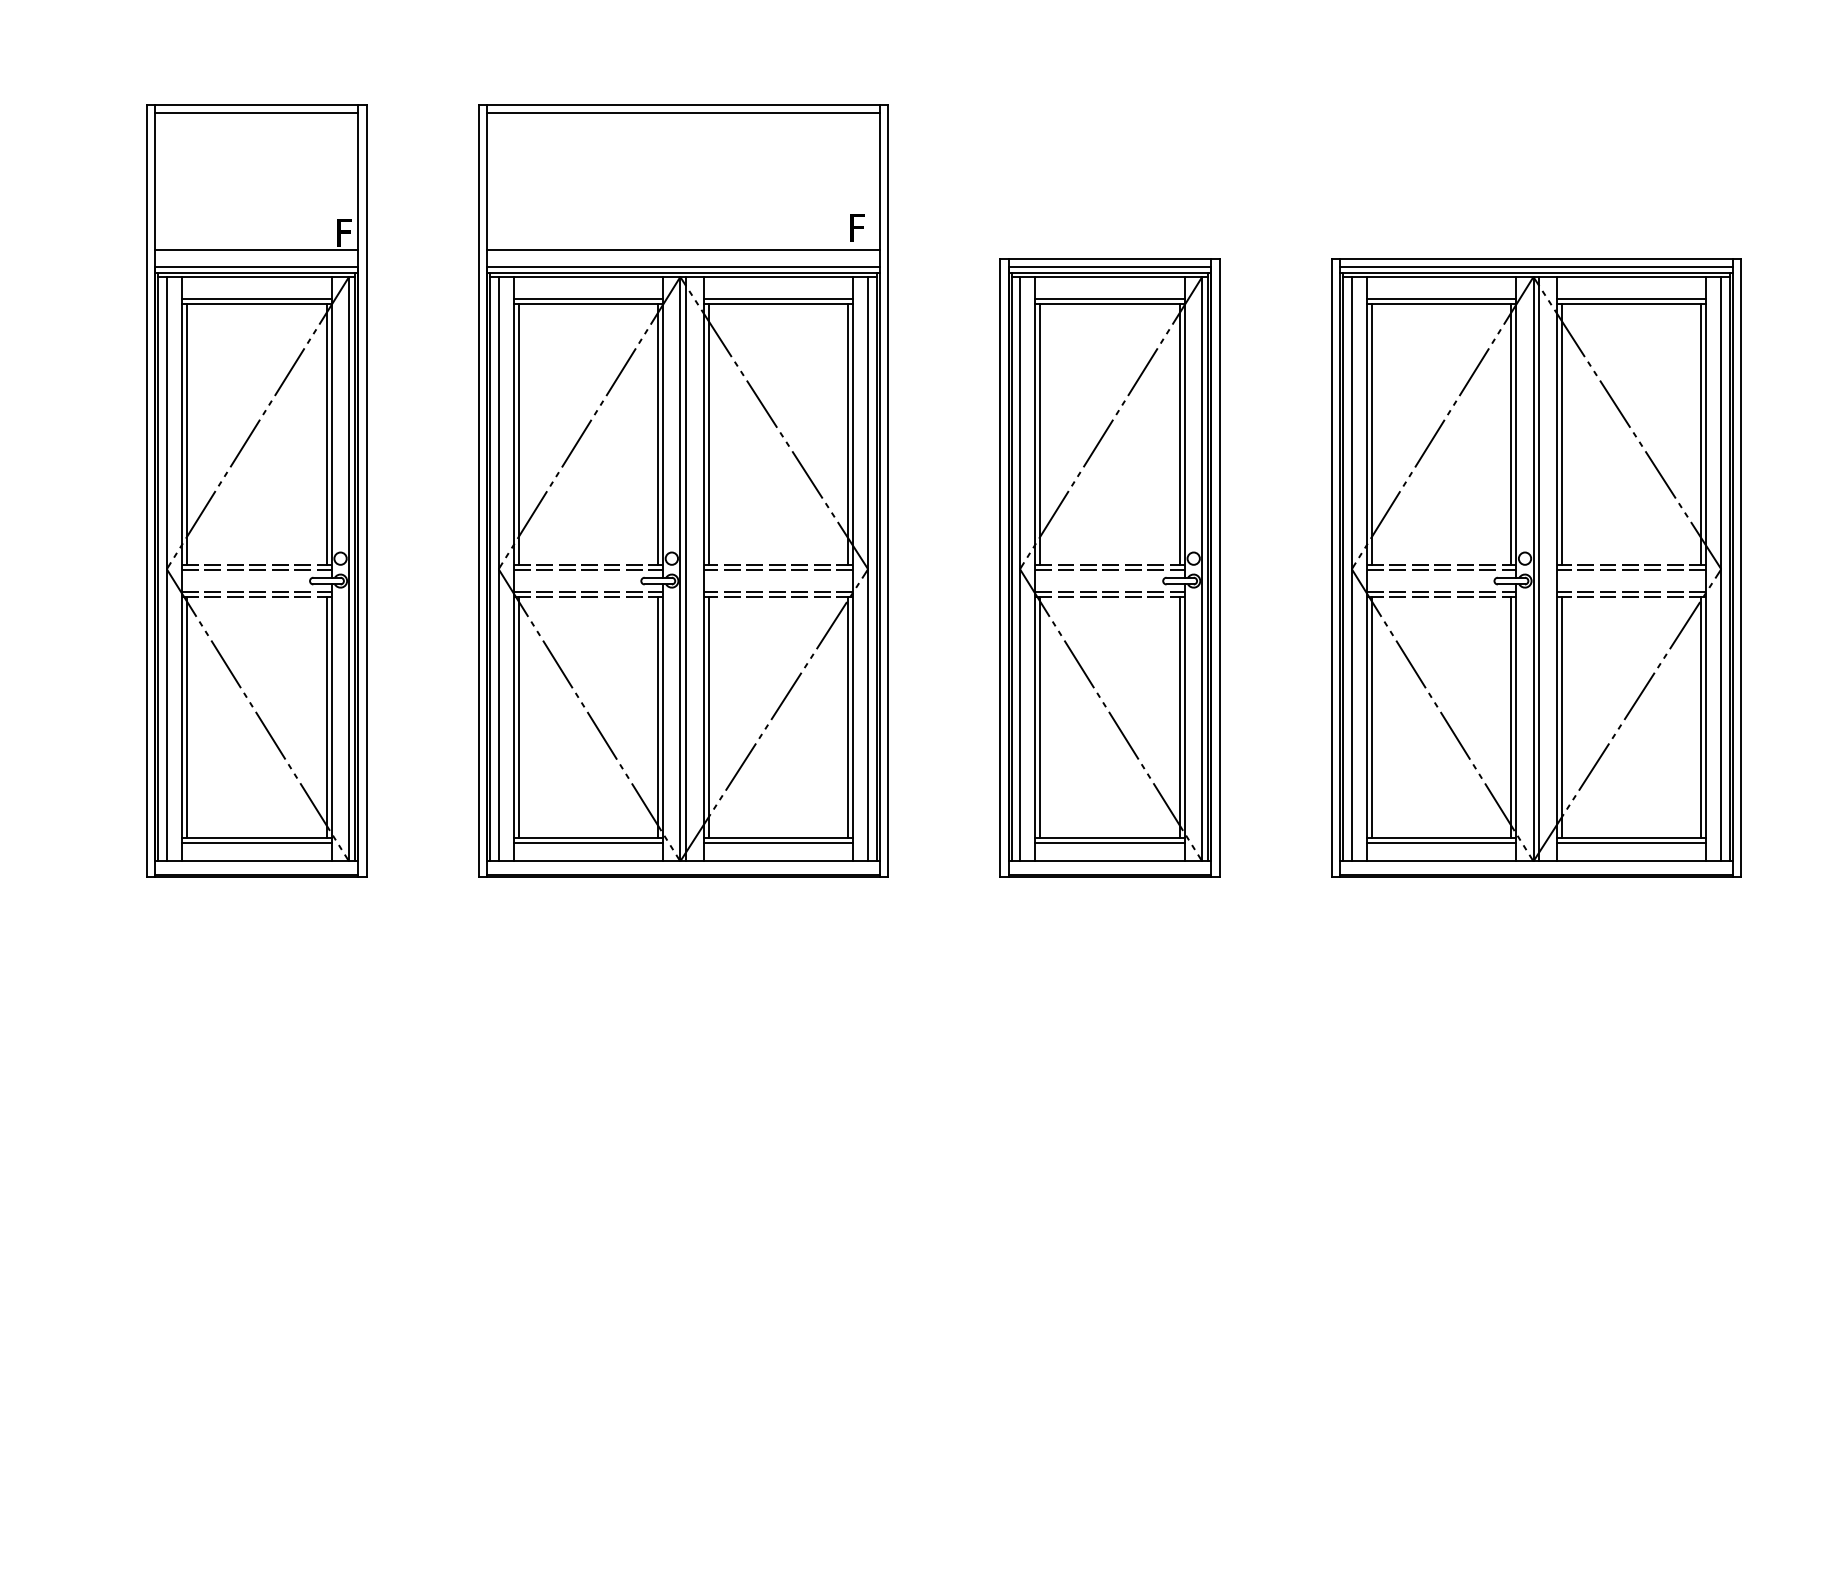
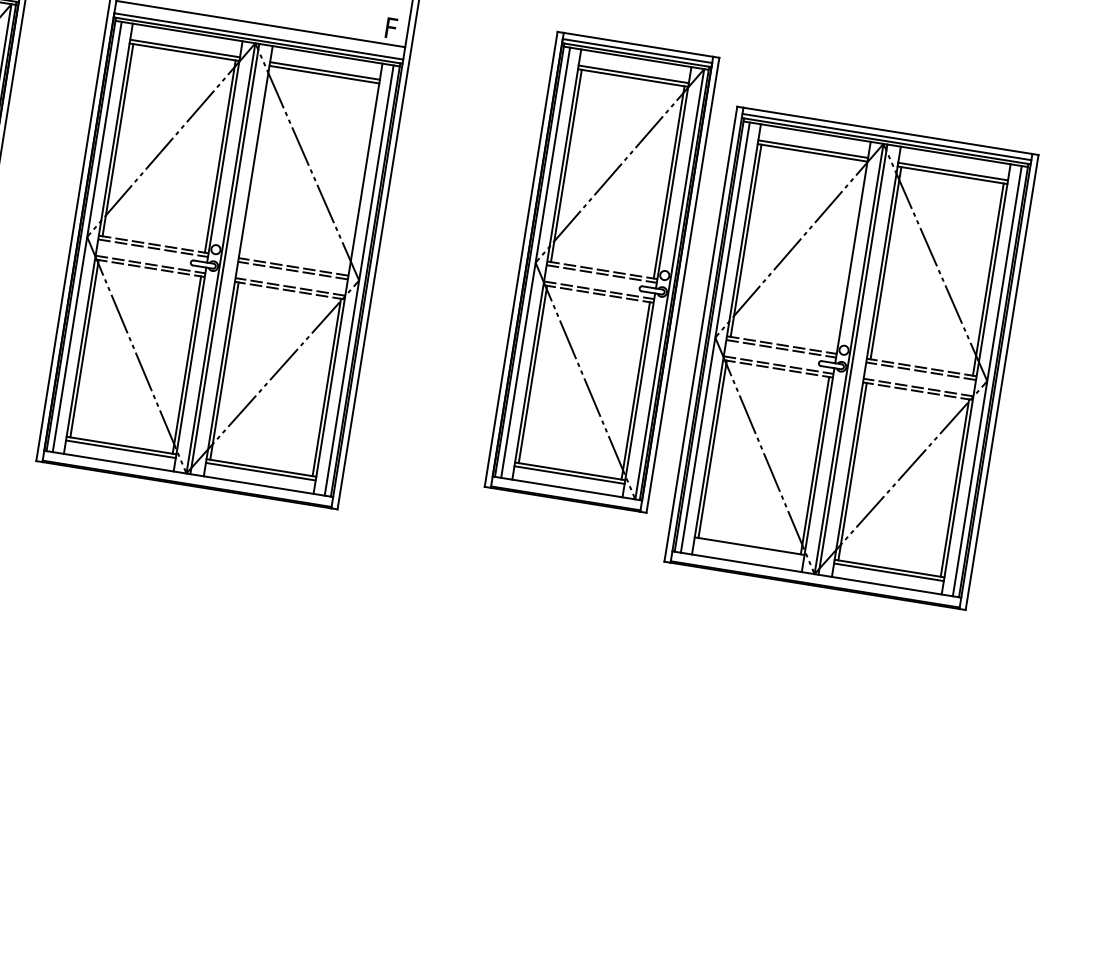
line: (708, 434) -> (257, 162), removed
line: (847, 434) -> (359, 178), removed
line: (1511, 434) -> (848, 257), removed
part: (1109, 567) -> (601, 272), moved
line: (1441, 843) -> (748, 550), removed

